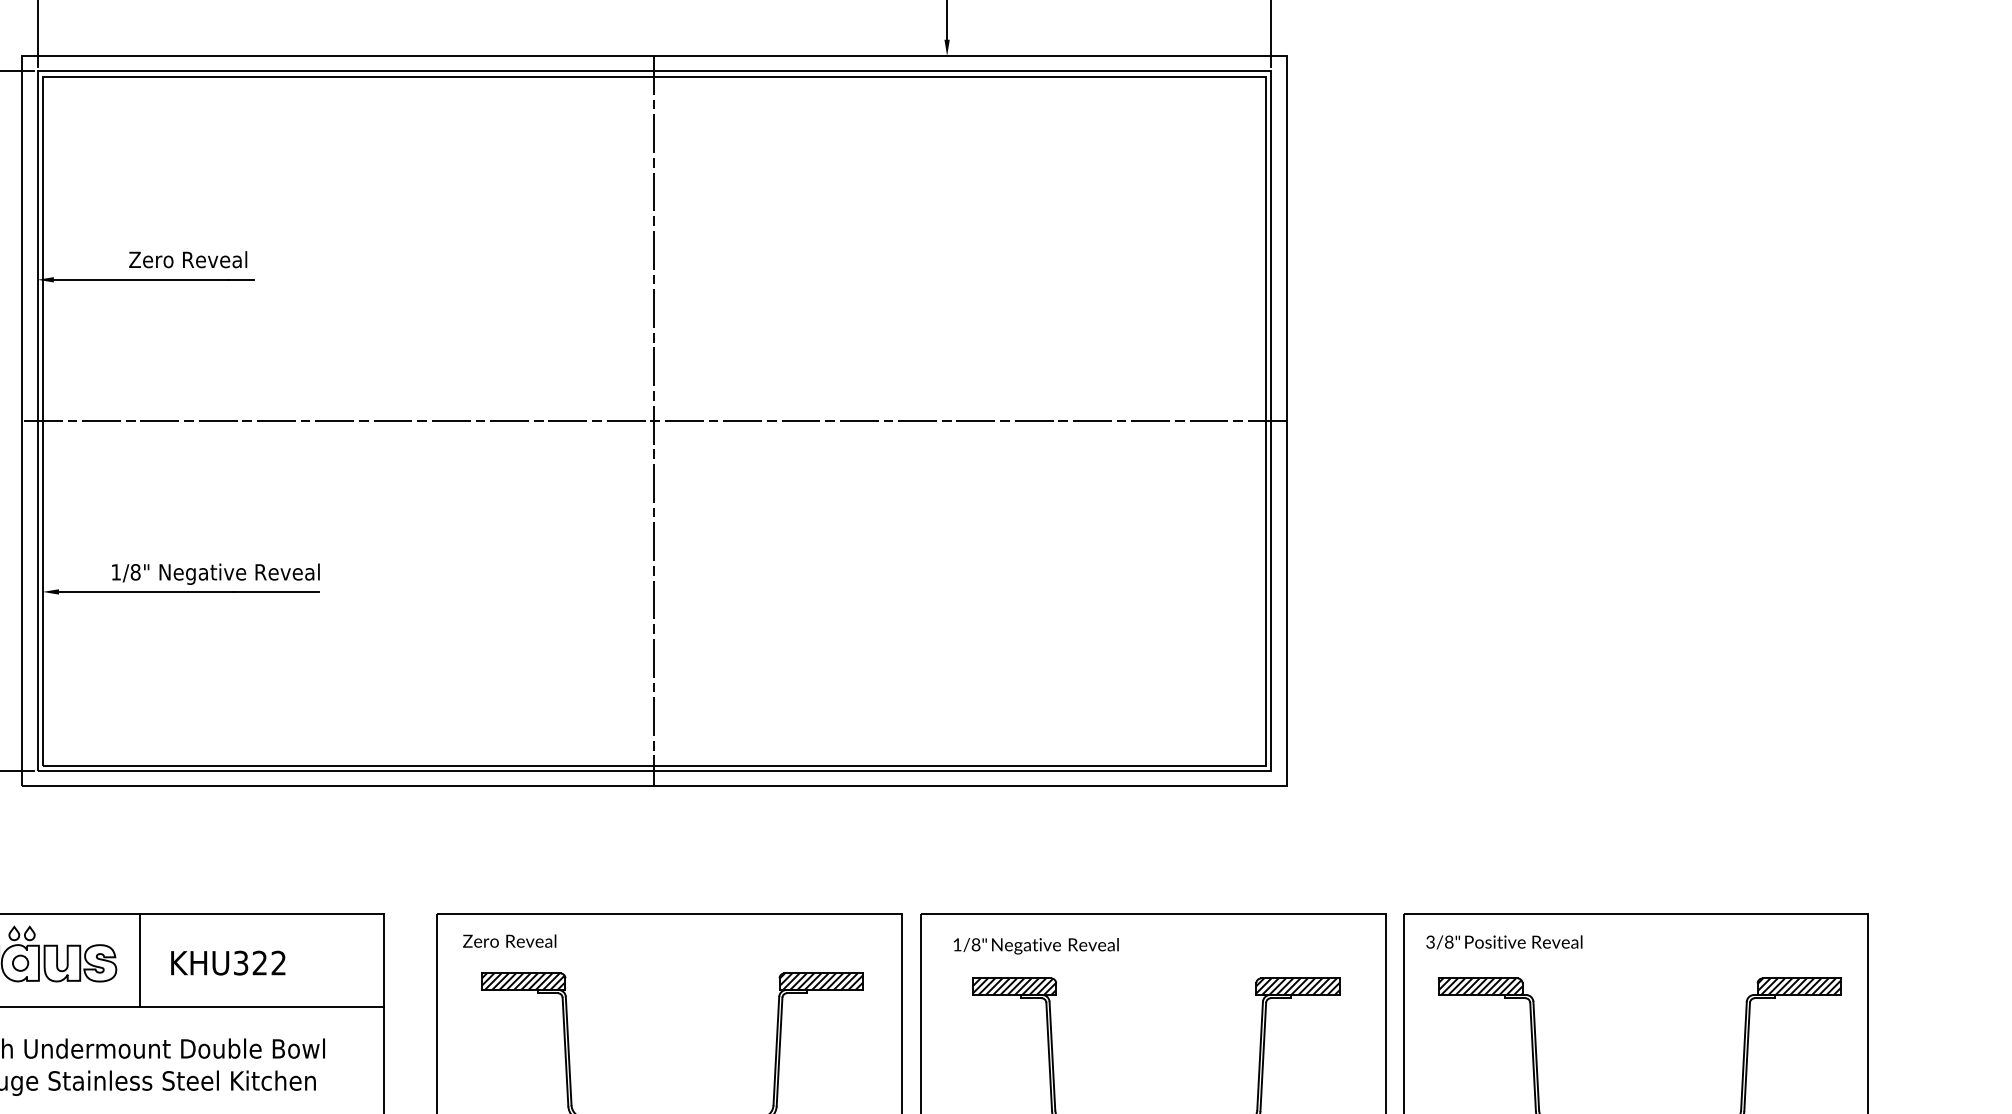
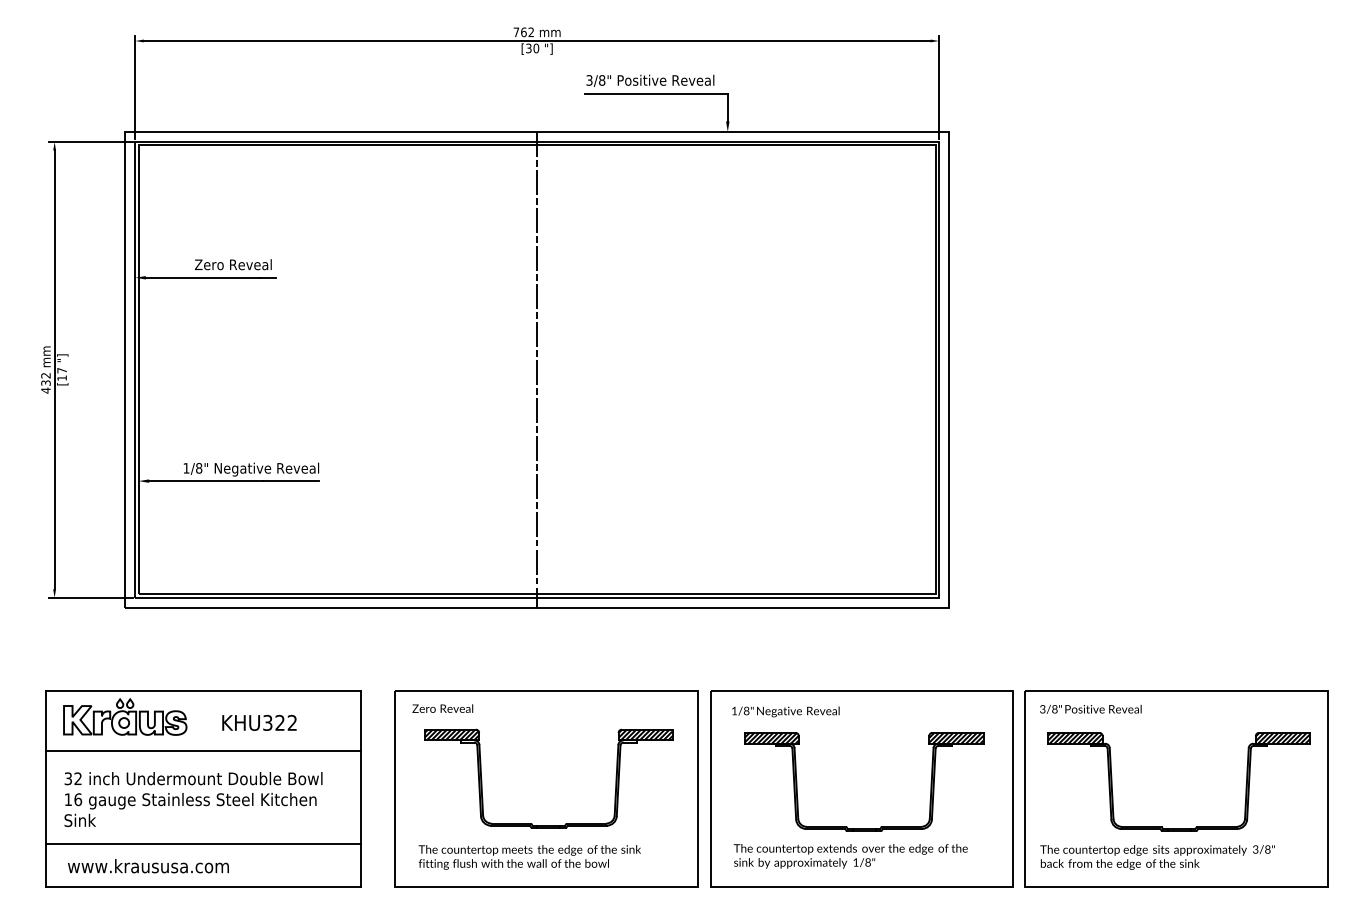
line: (655, 420) -> (537, 369), removed
line: (139, 959) -> (201, 720), removed

